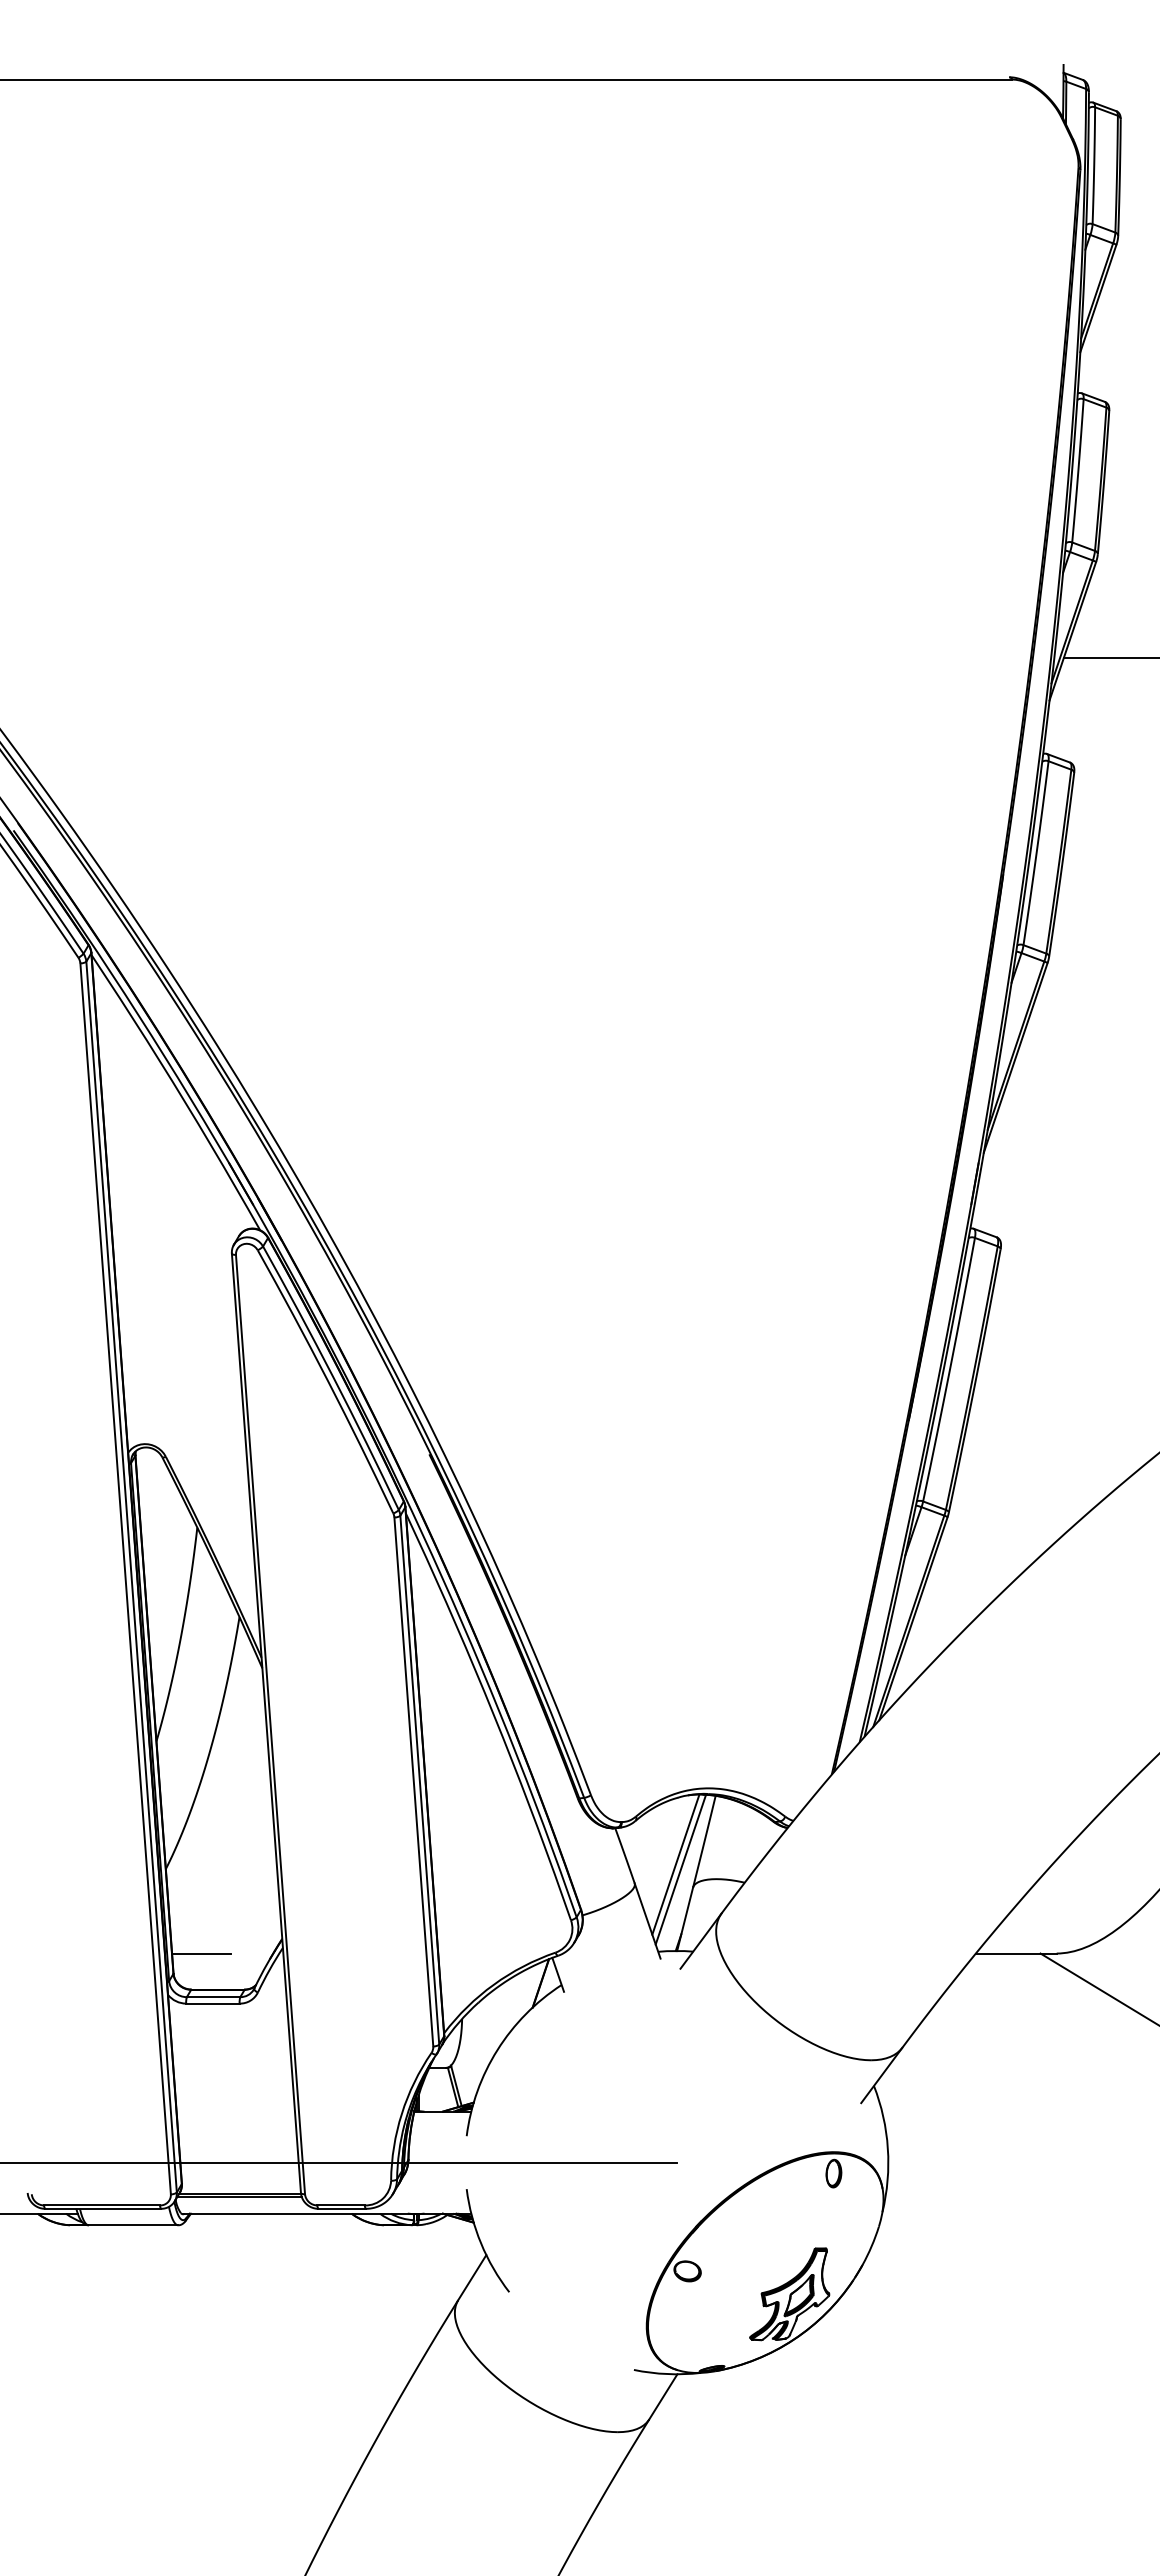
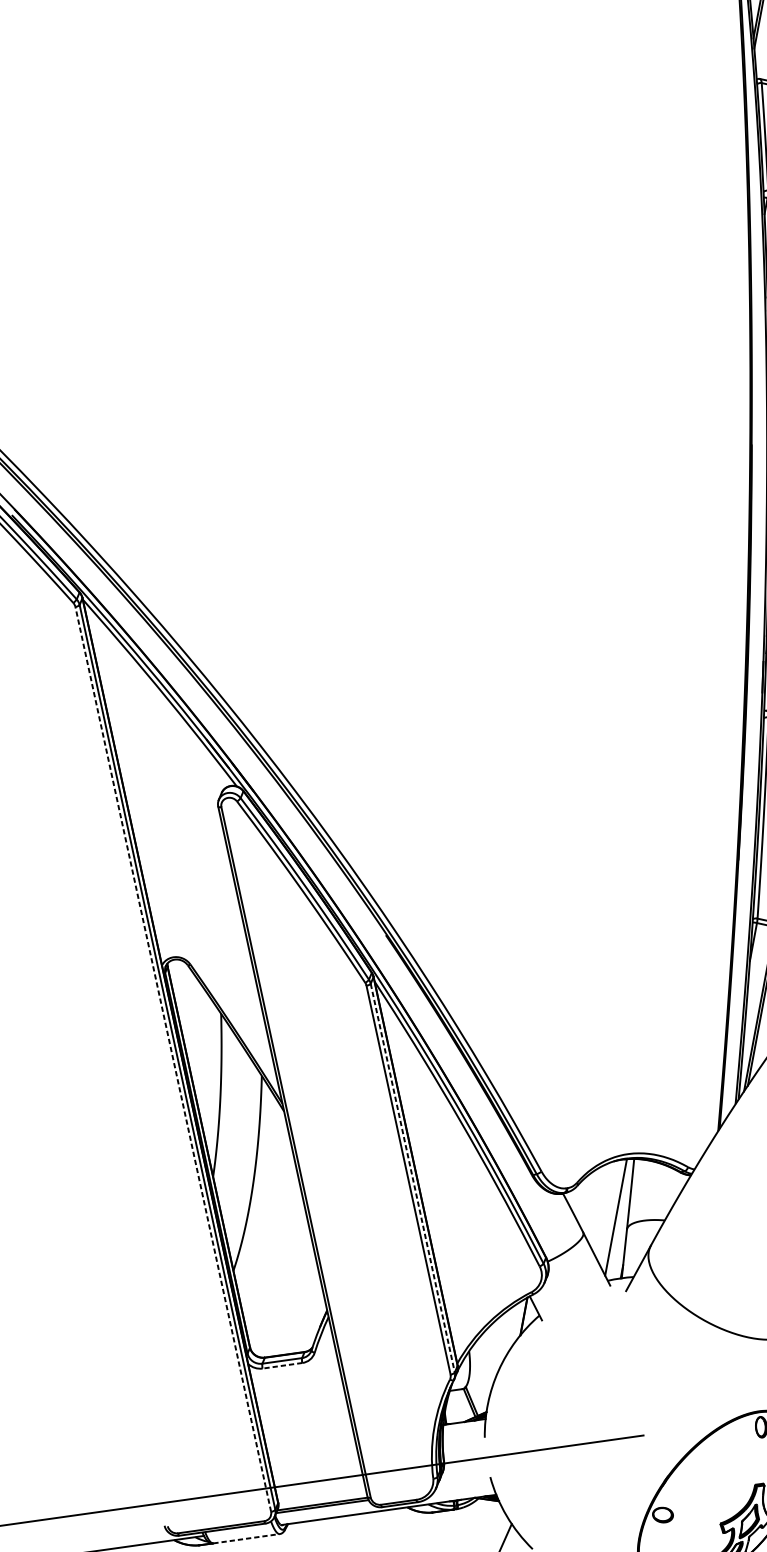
line: (125, 1578) -> (173, 1059), solid -> dashed
line: (419, 1780) -> (412, 1178), solid -> dashed
line: (675, 1864) -> (611, 1214), removed
line: (201, 1953) -> (268, 1329), removed
line: (212, 2003) -> (282, 1365), solid -> dashed
line: (133, 2225) -> (246, 1538), solid -> dashed

